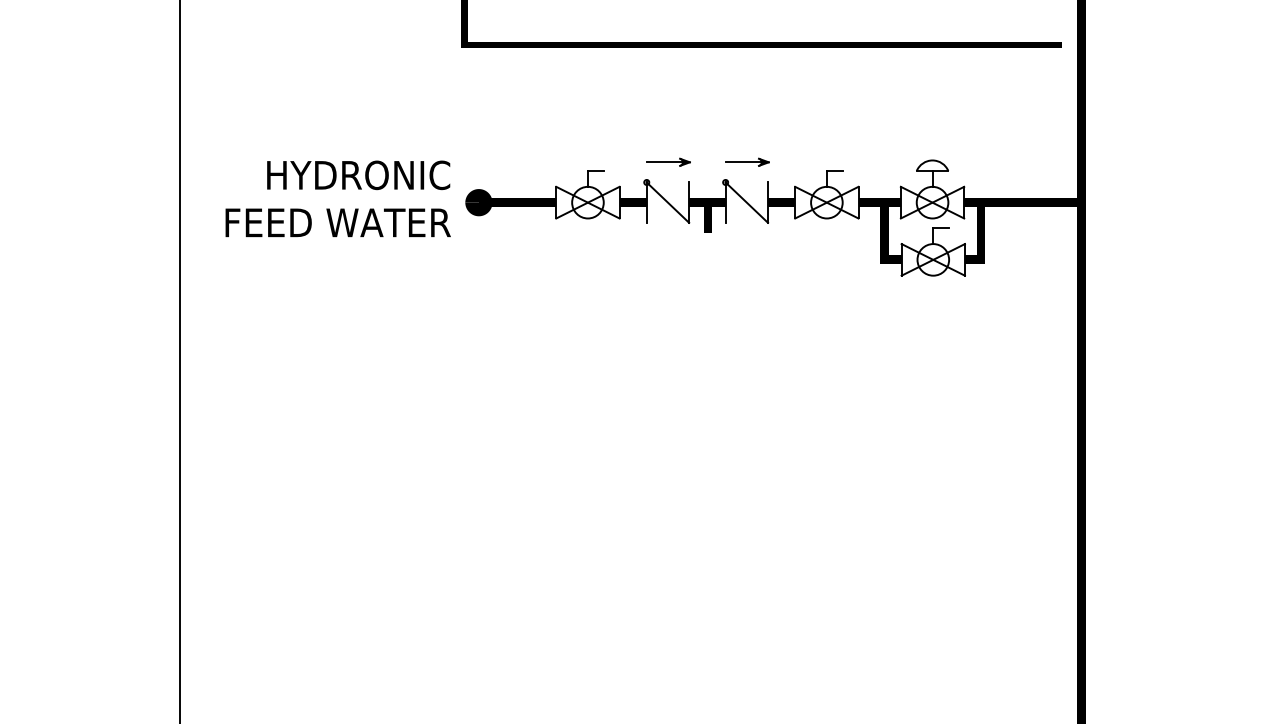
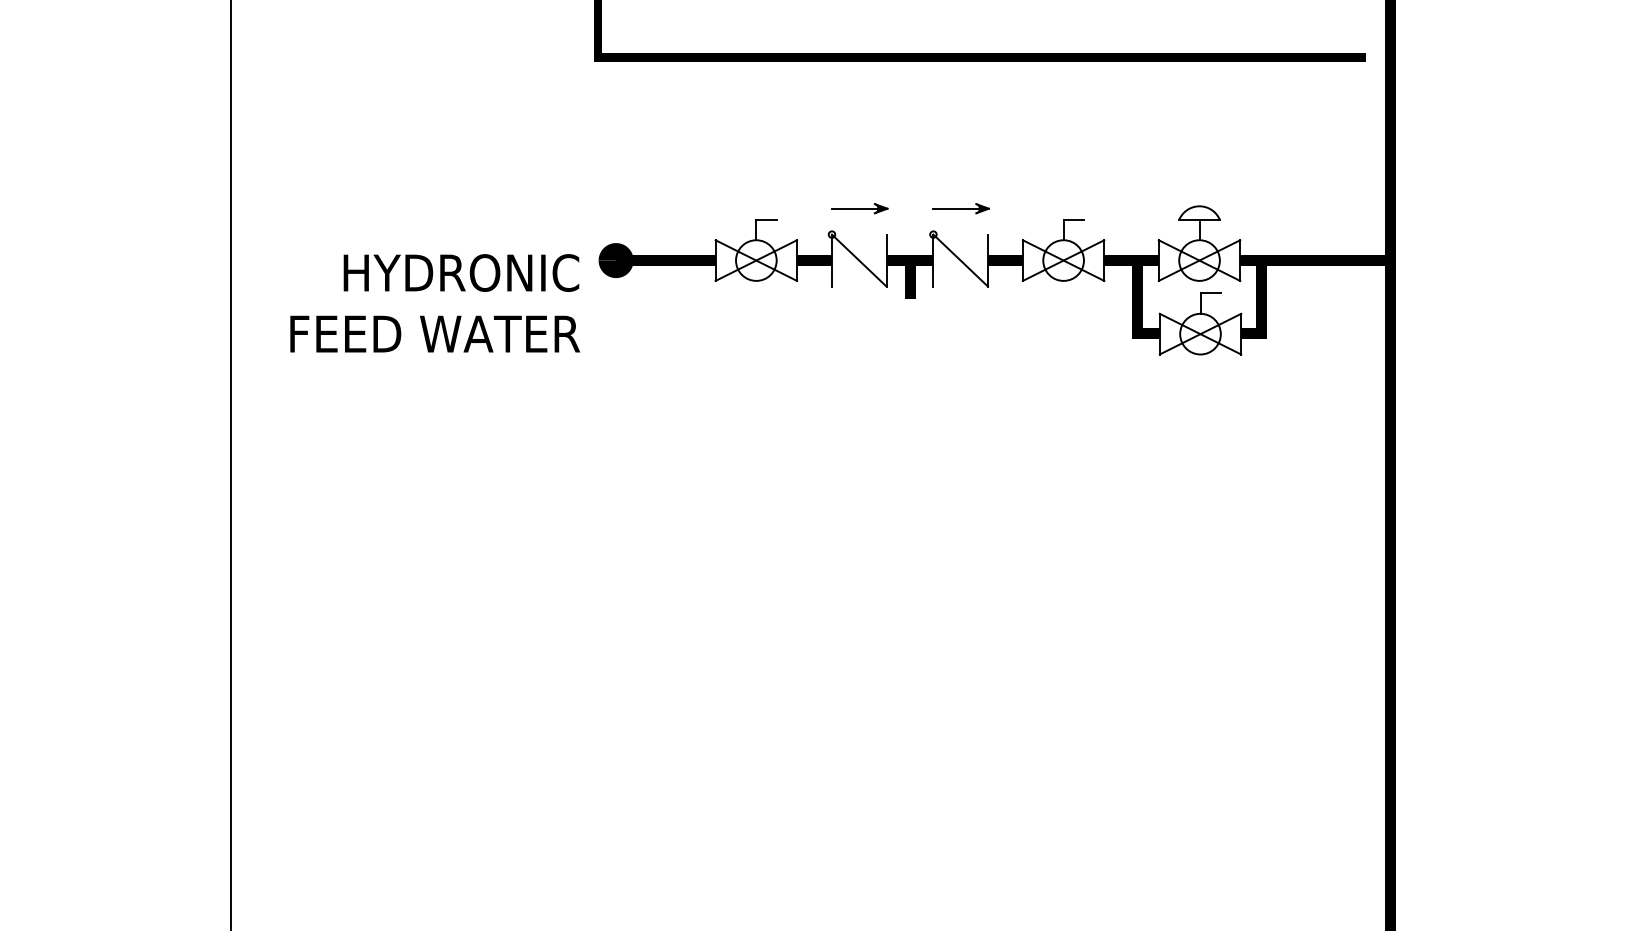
text: (337, 198) -> (434, 302), moved

